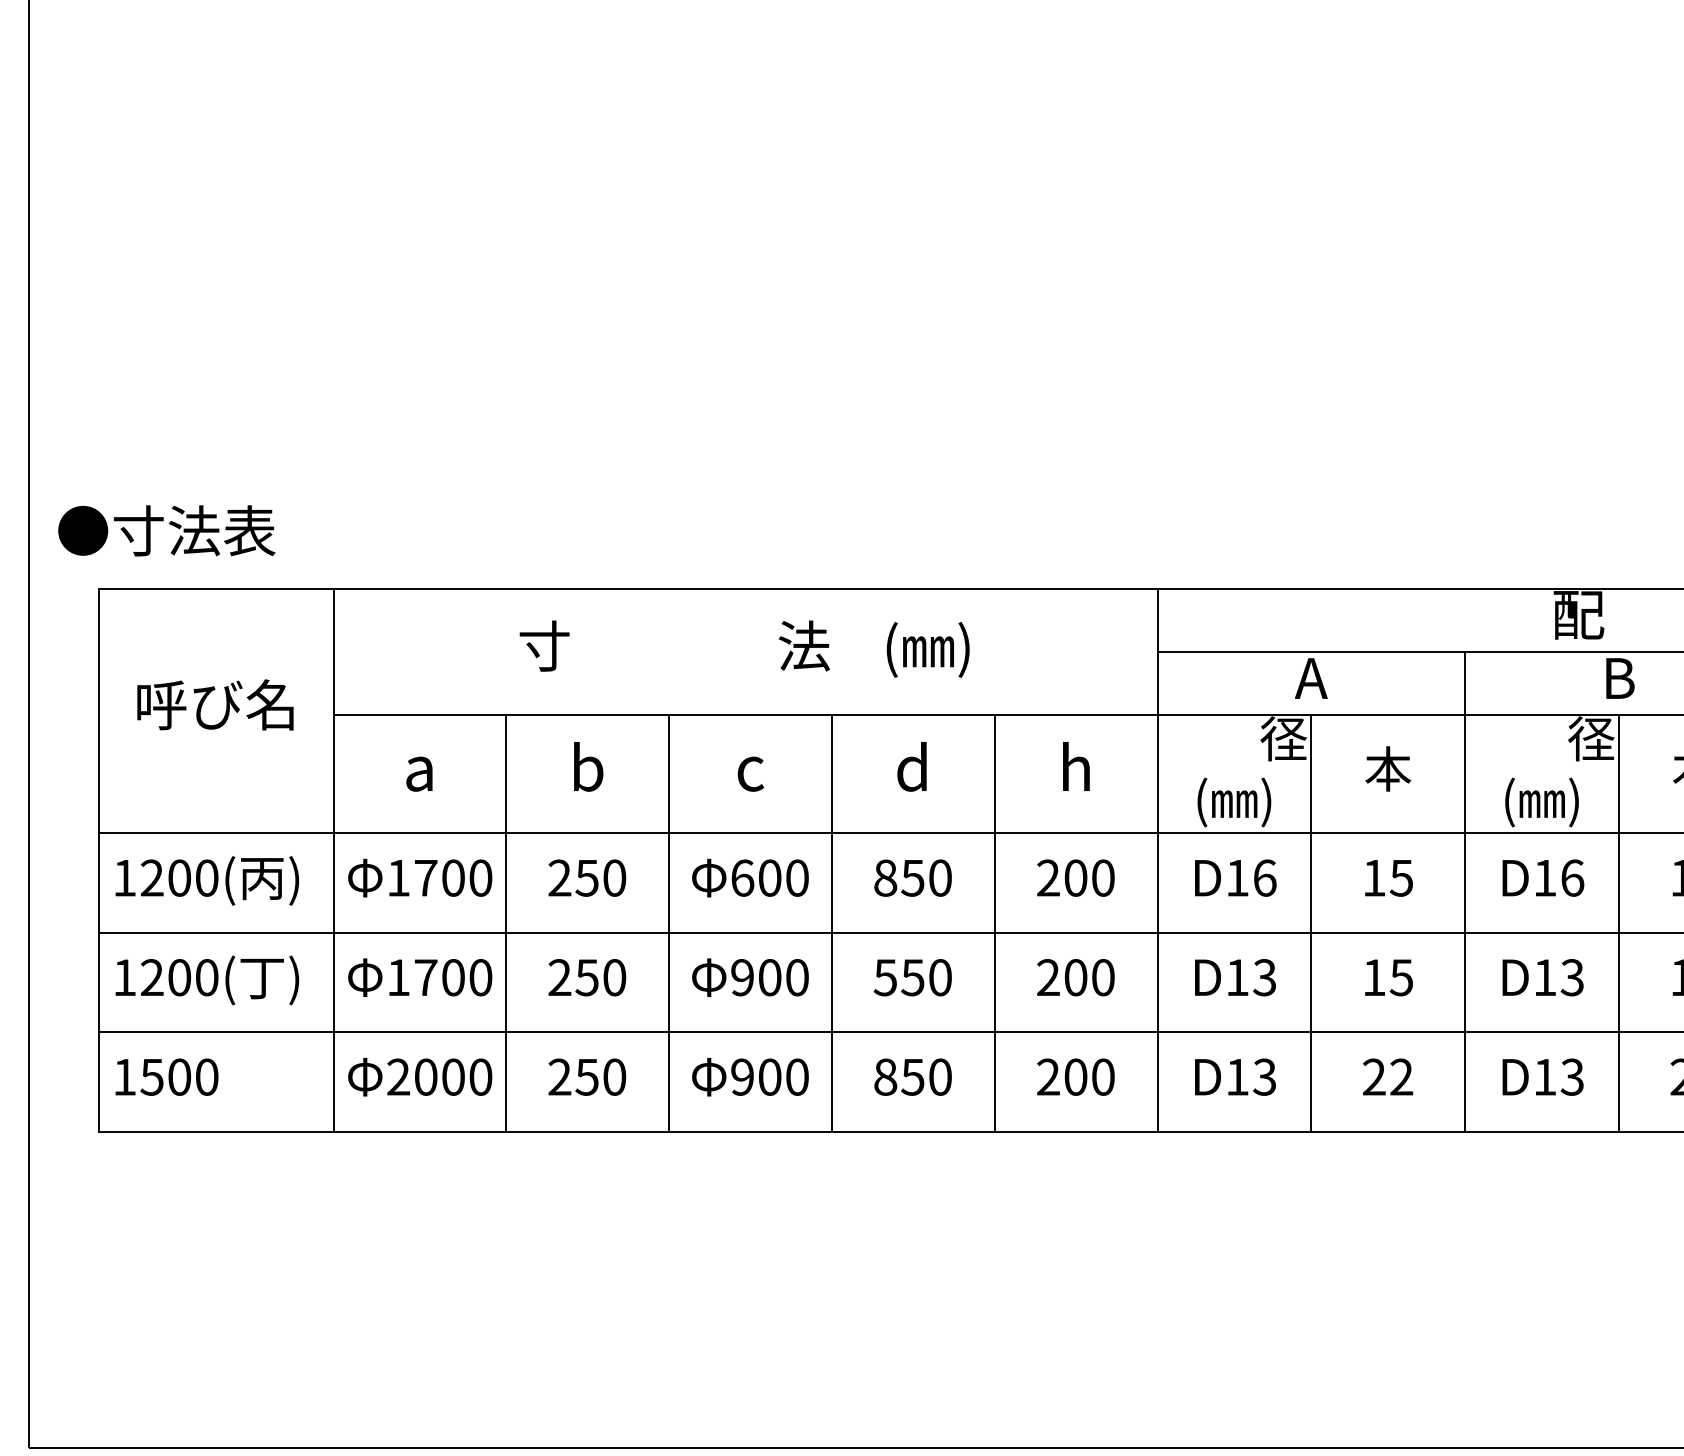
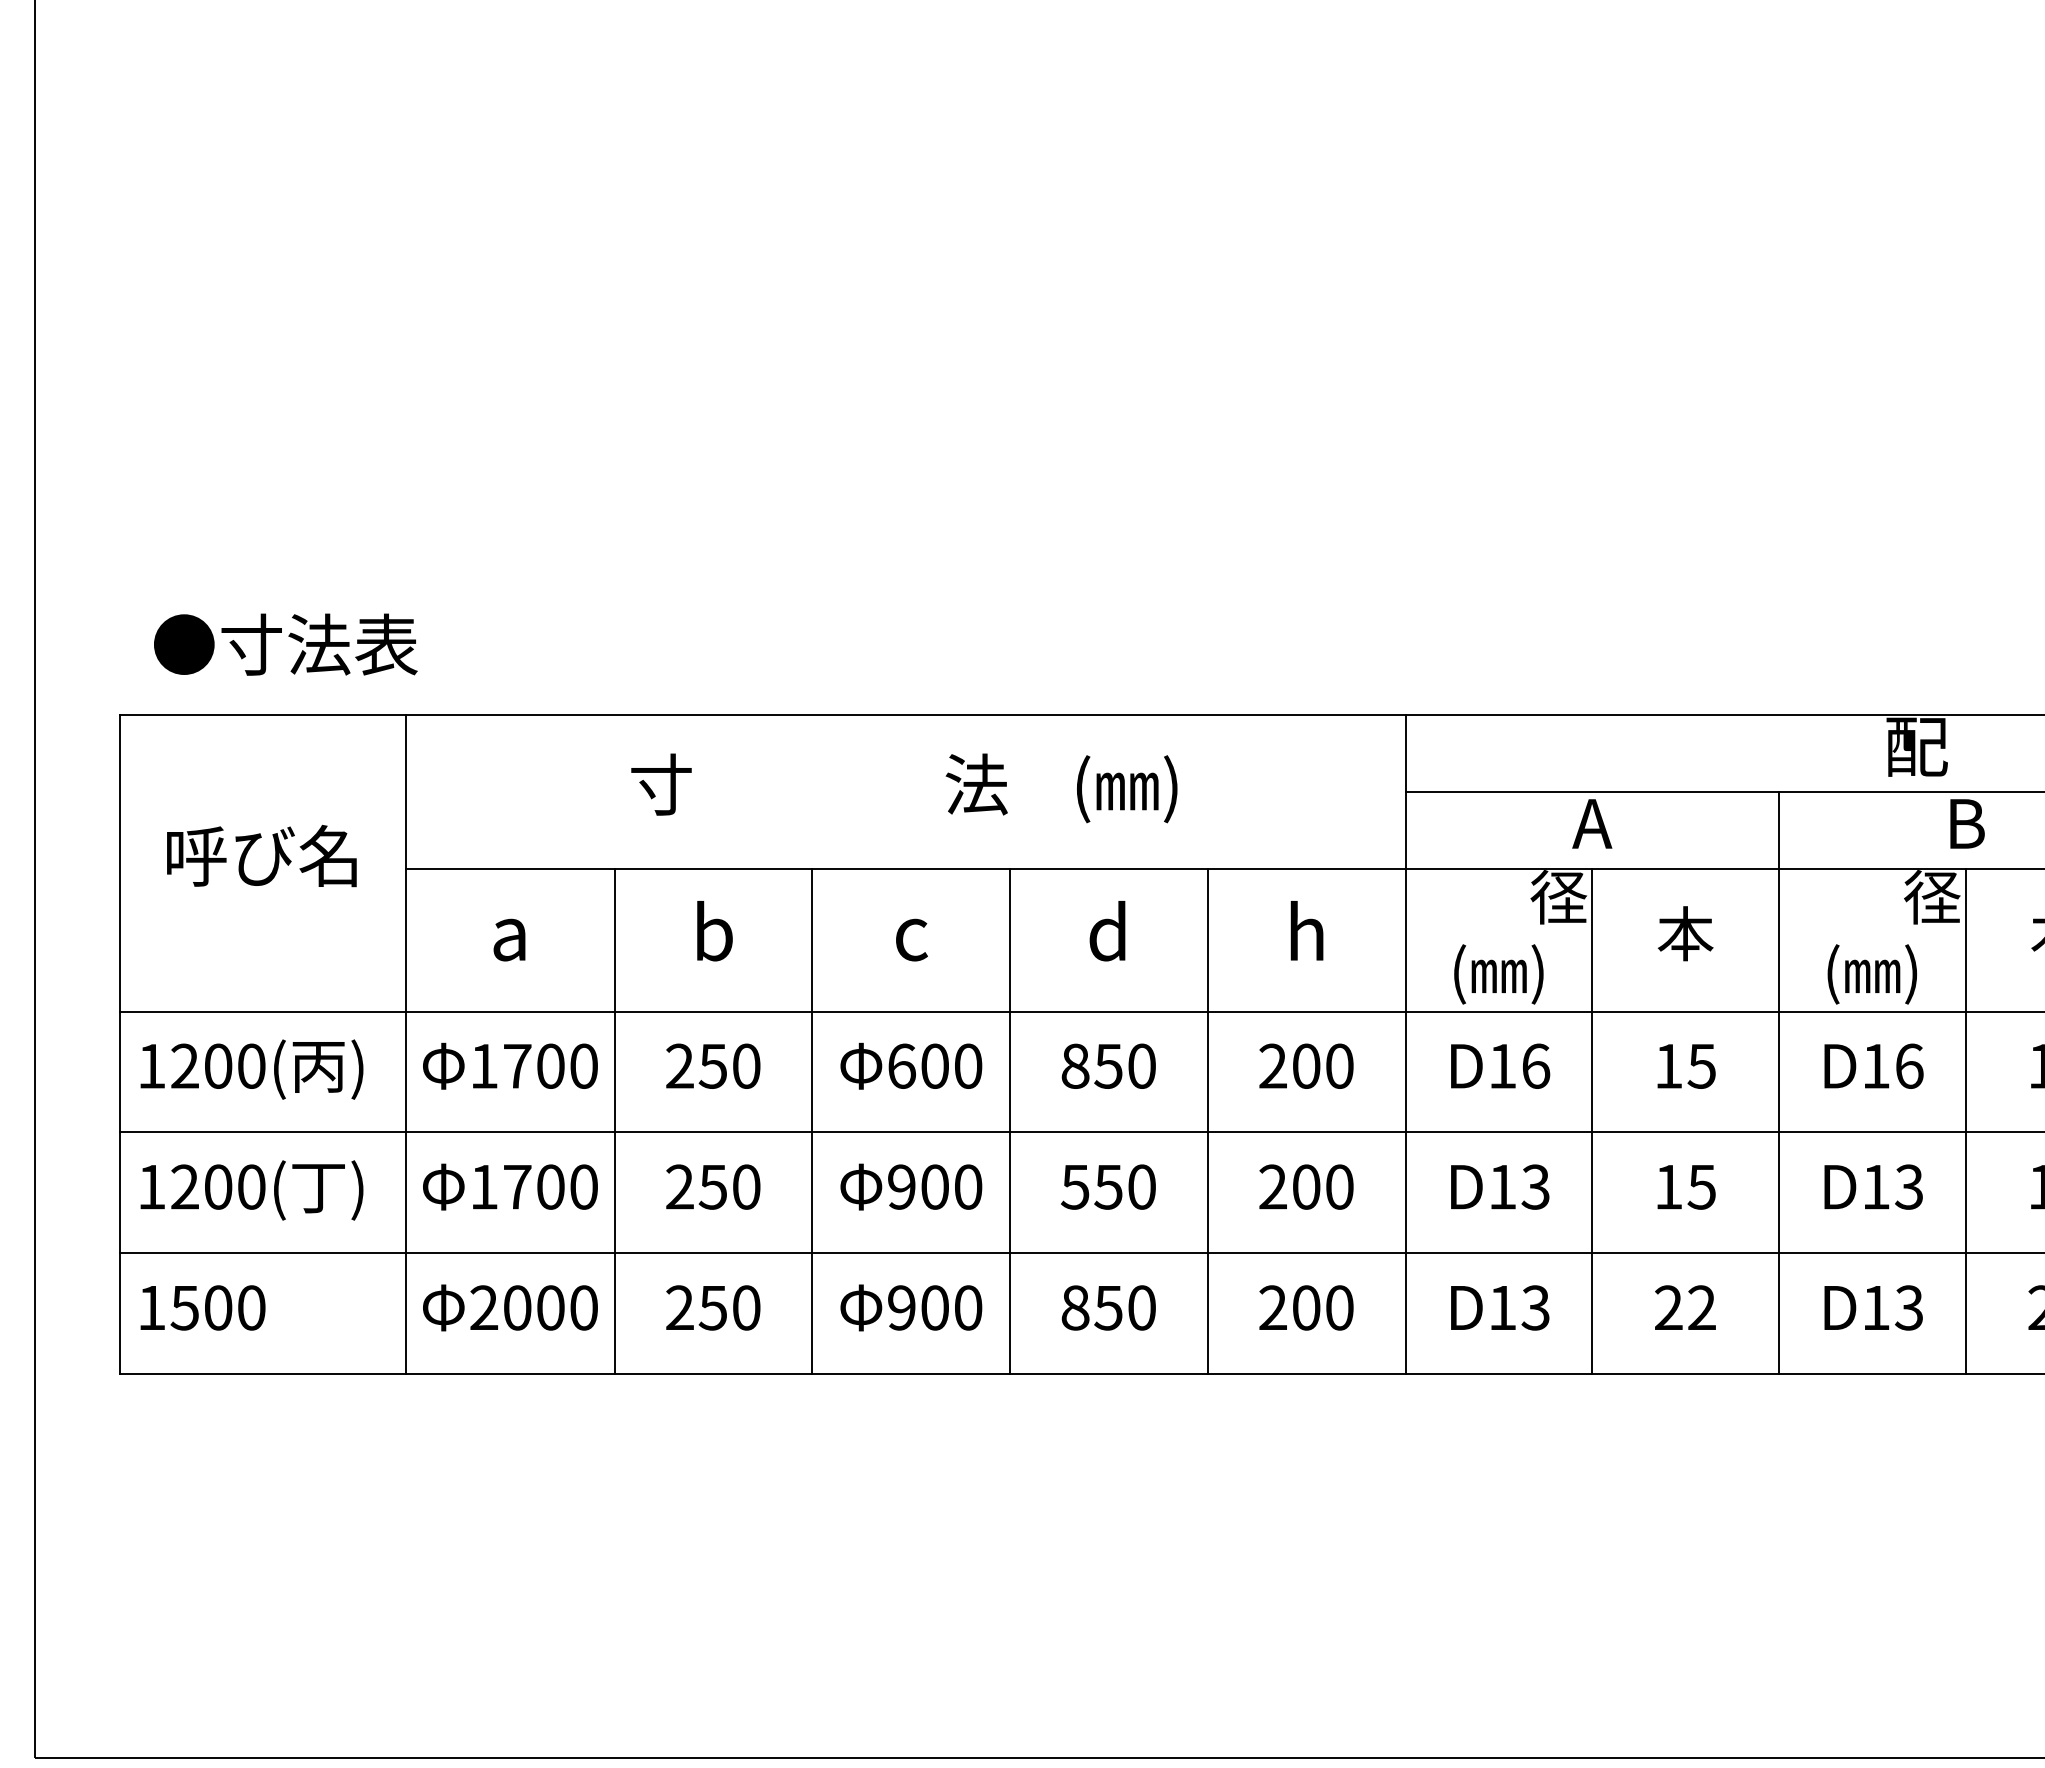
text: (166, 530) -> (285, 644), moved

